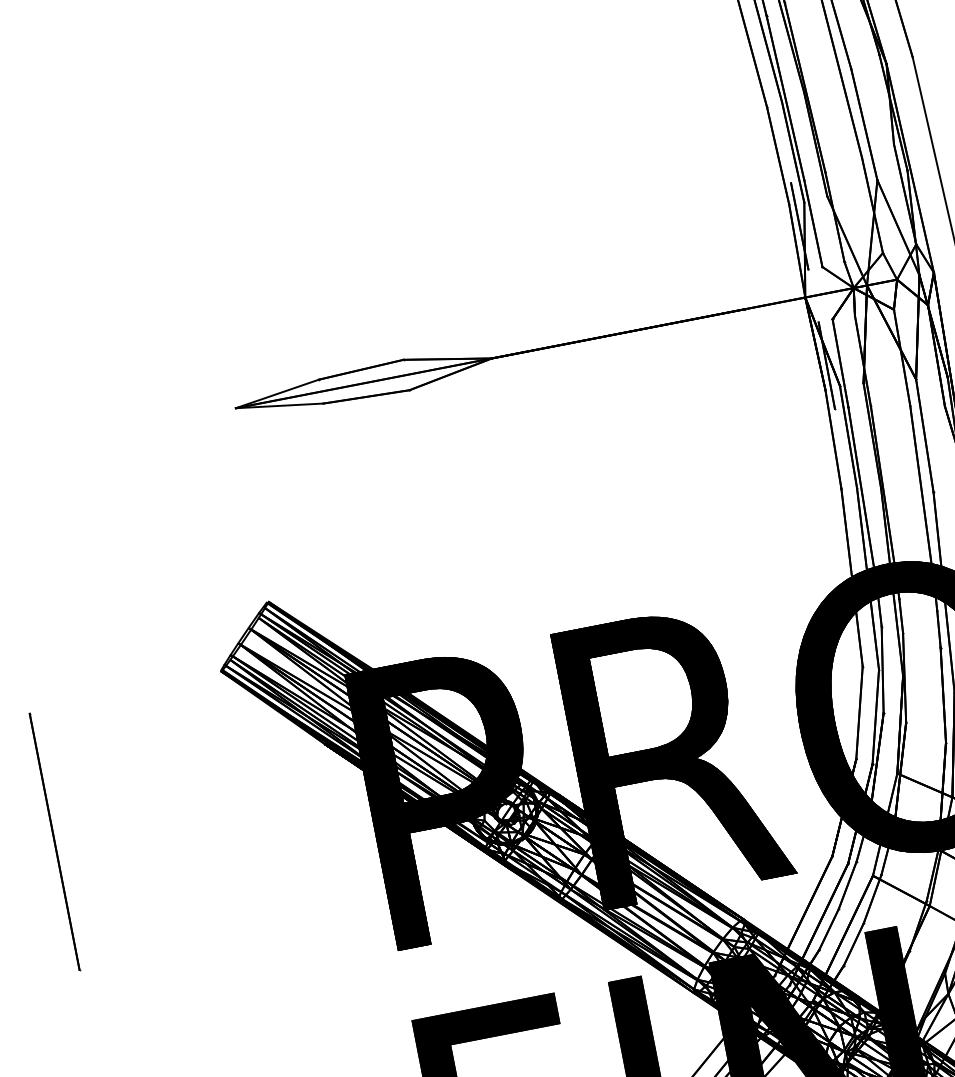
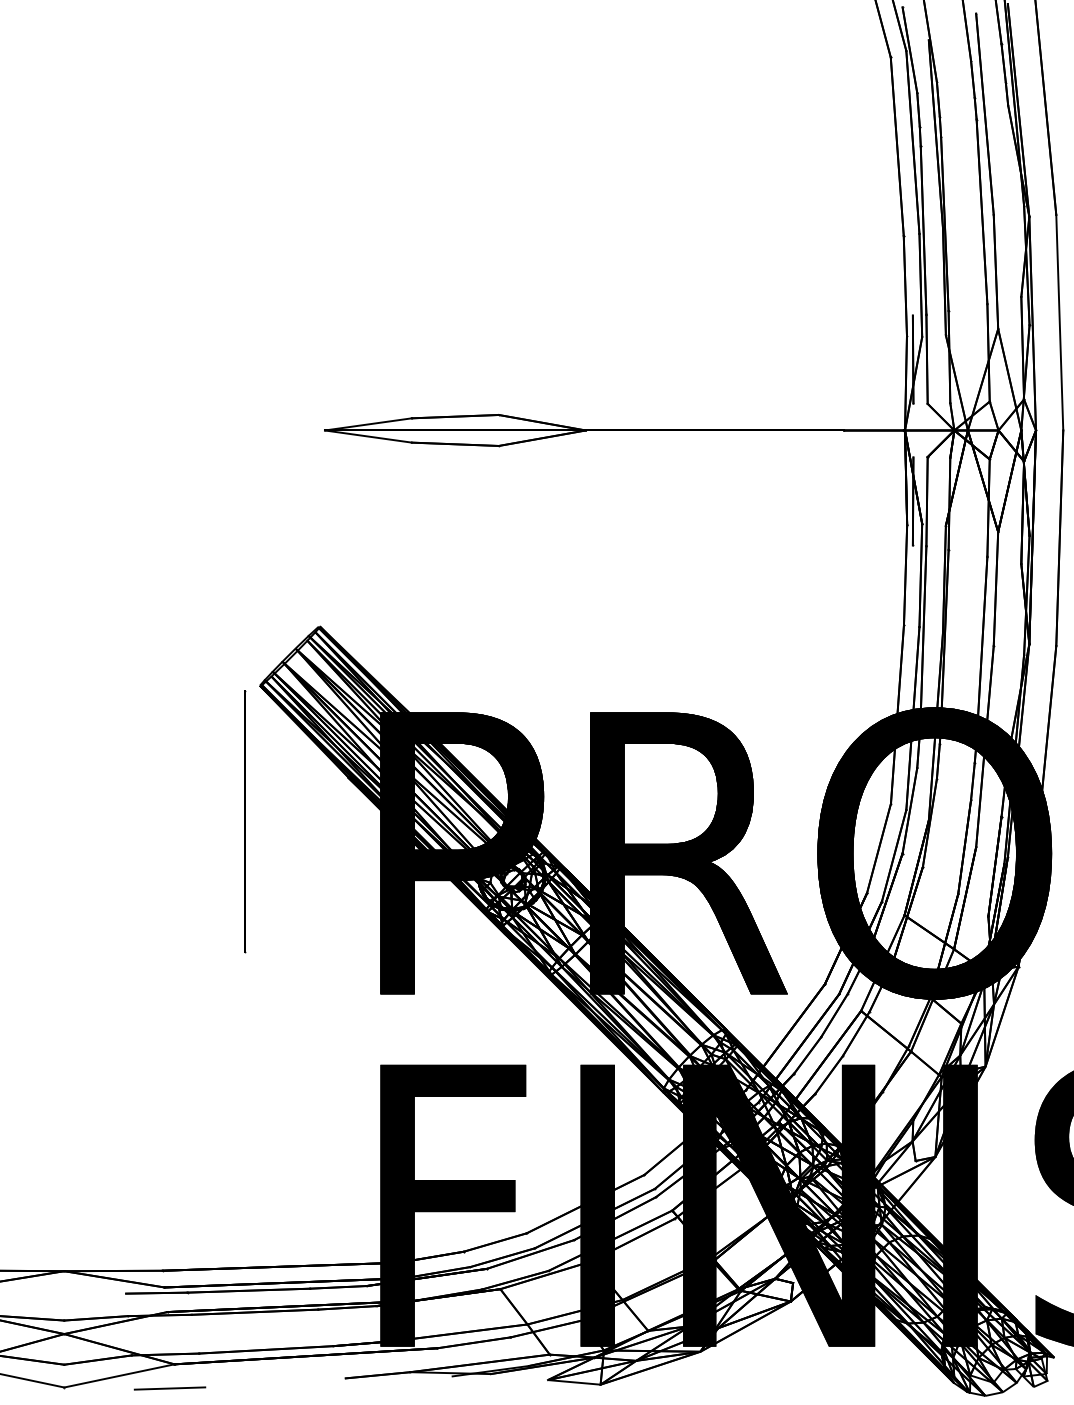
line: (54, 841) -> (245, 821), moved

